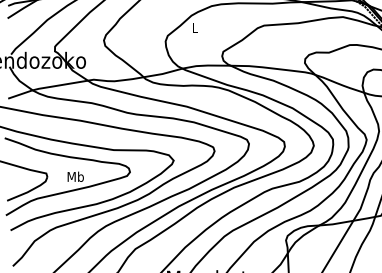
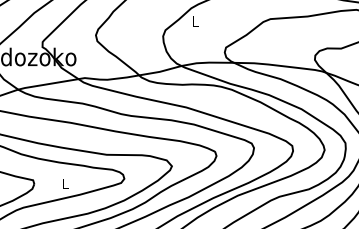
text: (75, 176) -> (64, 183), Mb -> L

